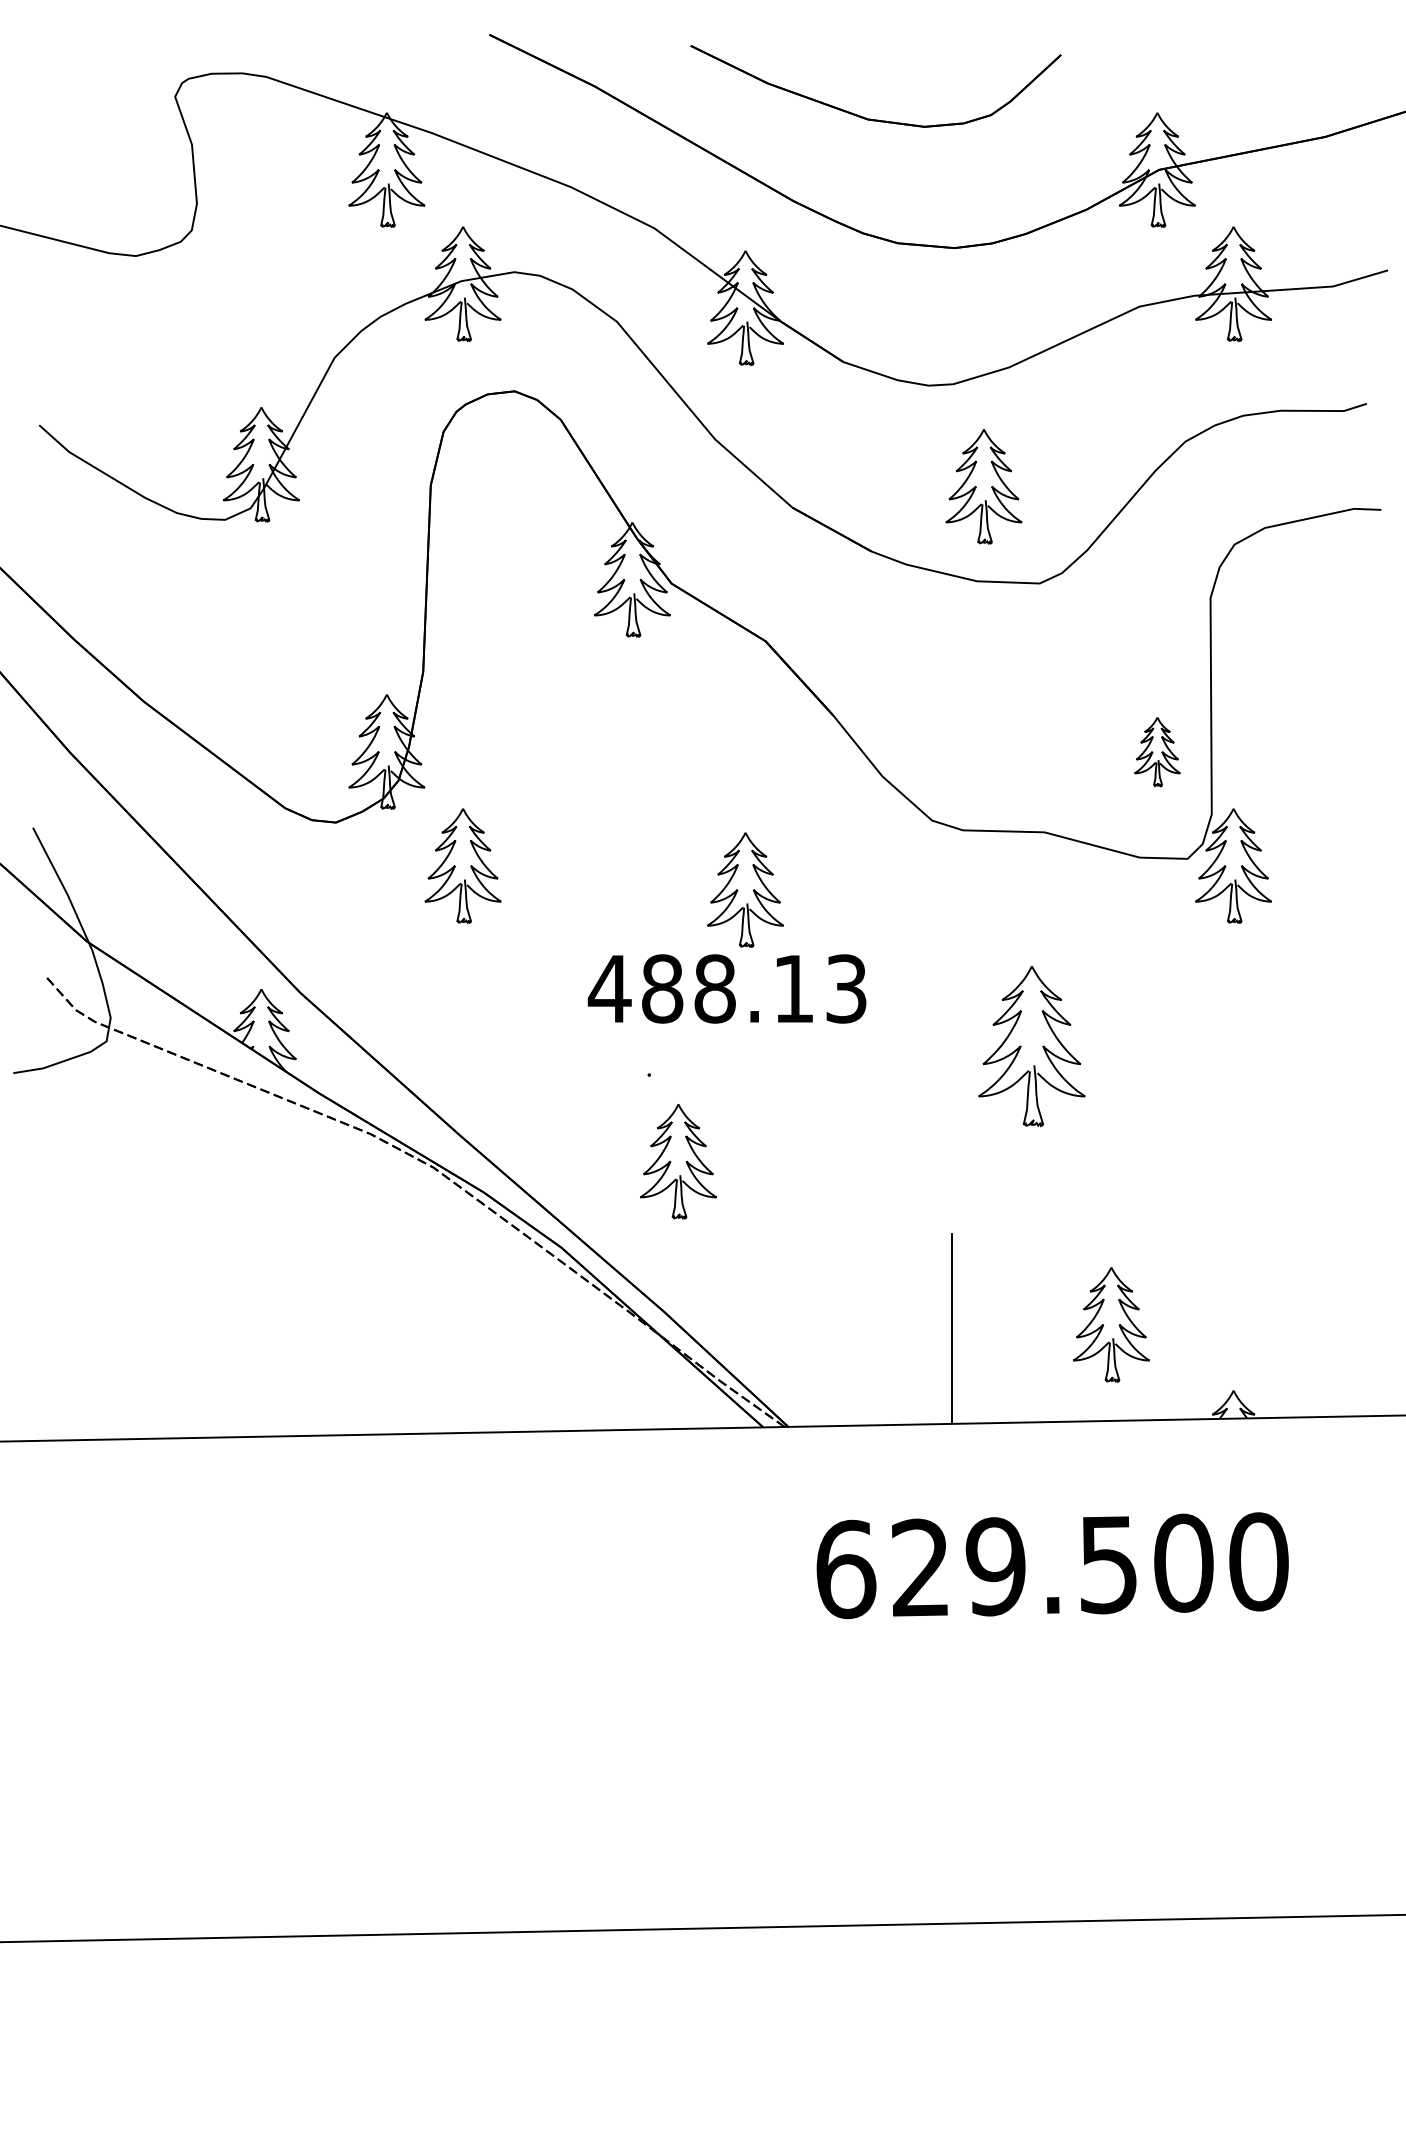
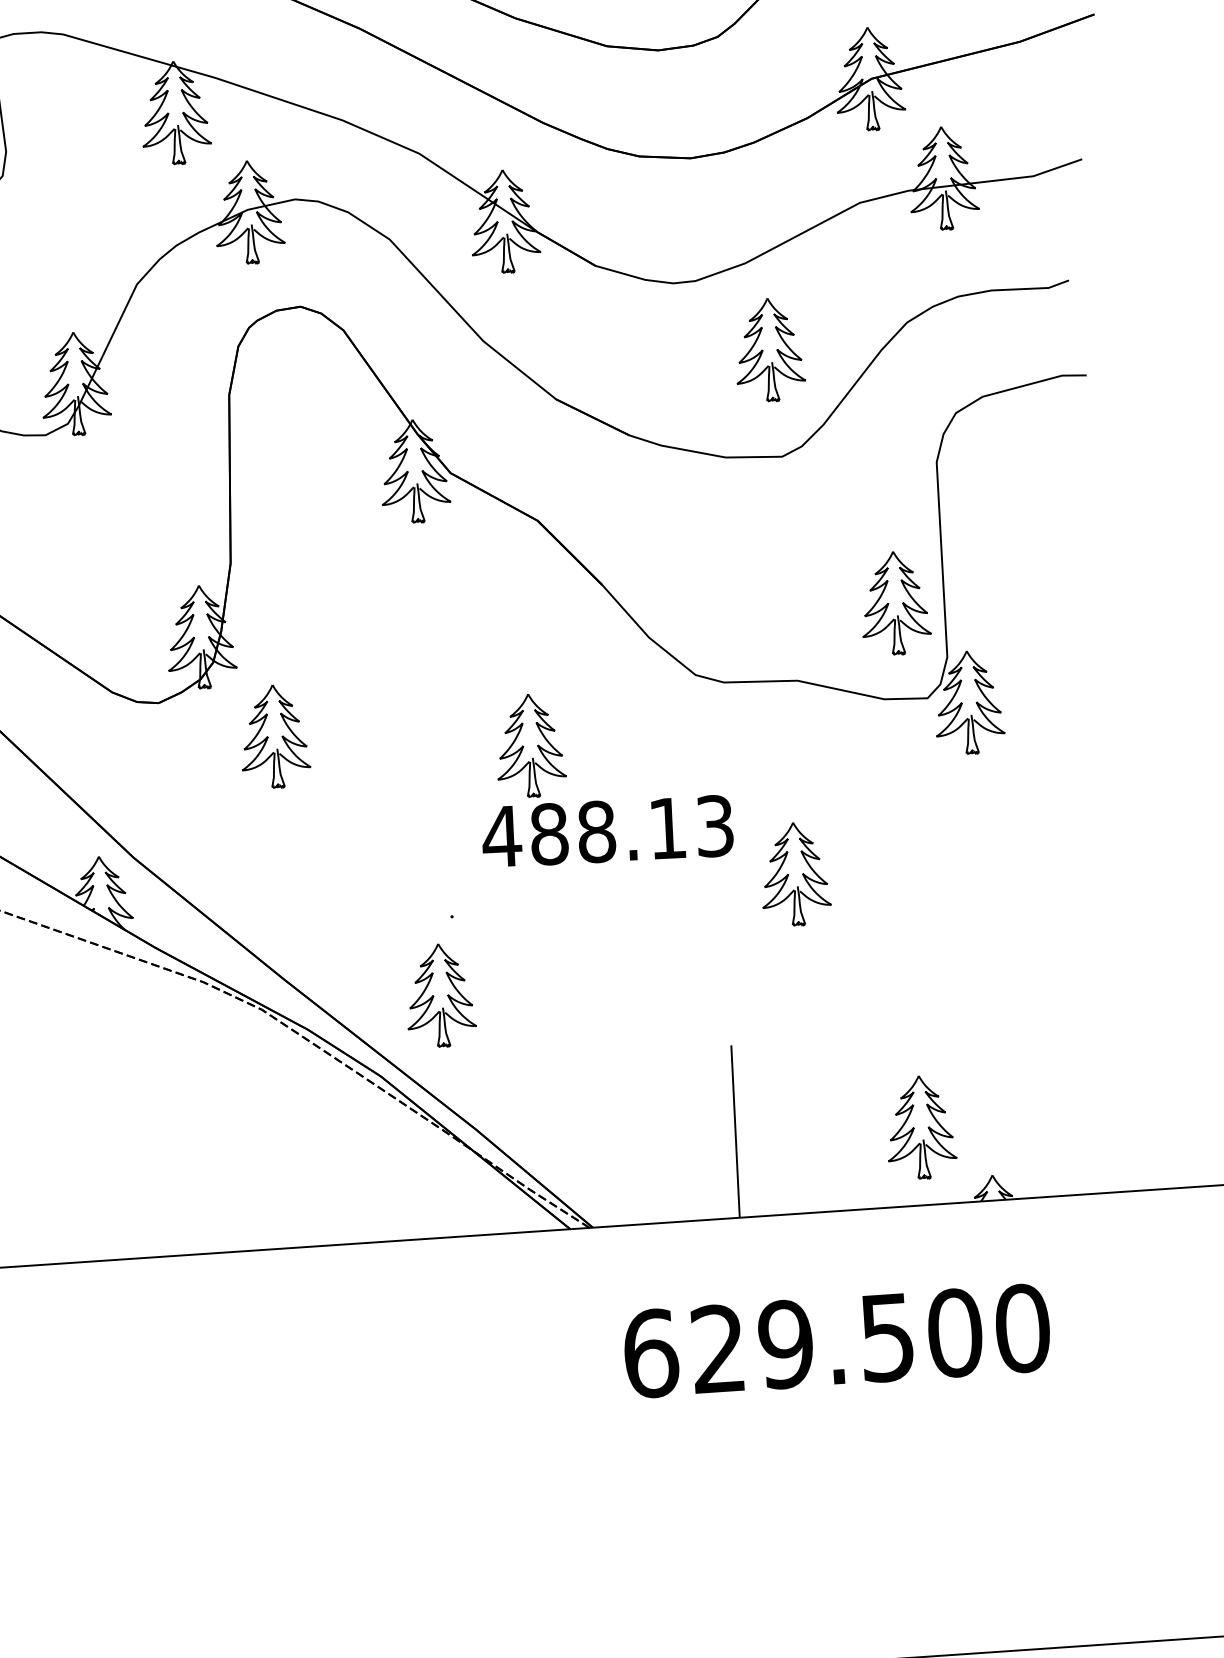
part: (983, 486) -> (769, 349), moved
part: (1157, 751) -> (895, 602), size x1.67
text: (726, 988) -> (607, 831), moved
part: (1031, 1046) -> (795, 874), size x0.71
part: (678, 1161) -> (440, 995), moved
part: (1111, 1324) -> (921, 1127), moved

